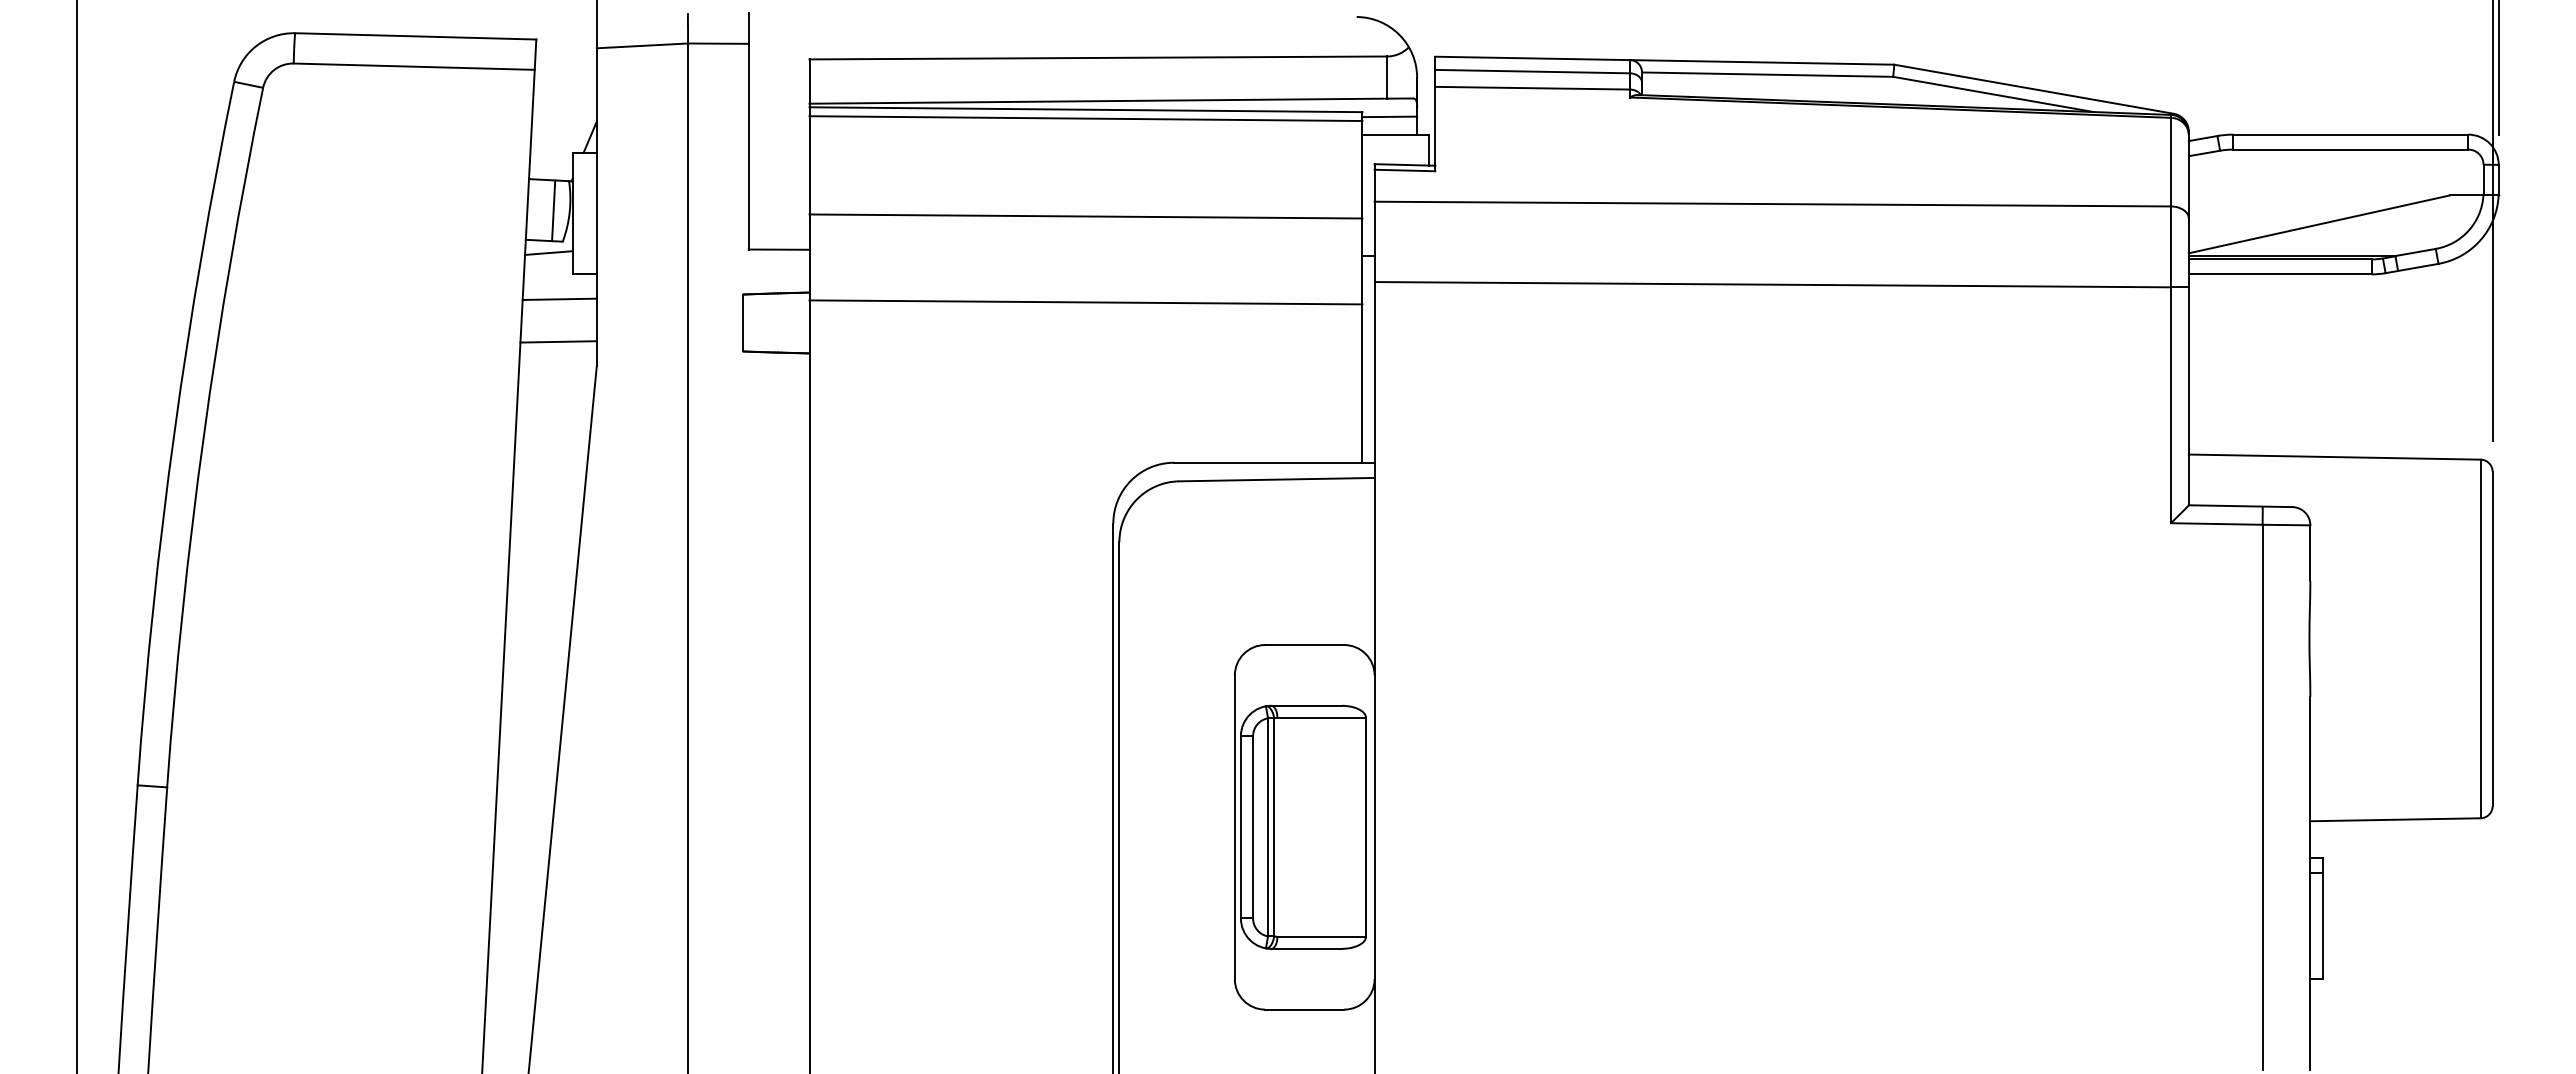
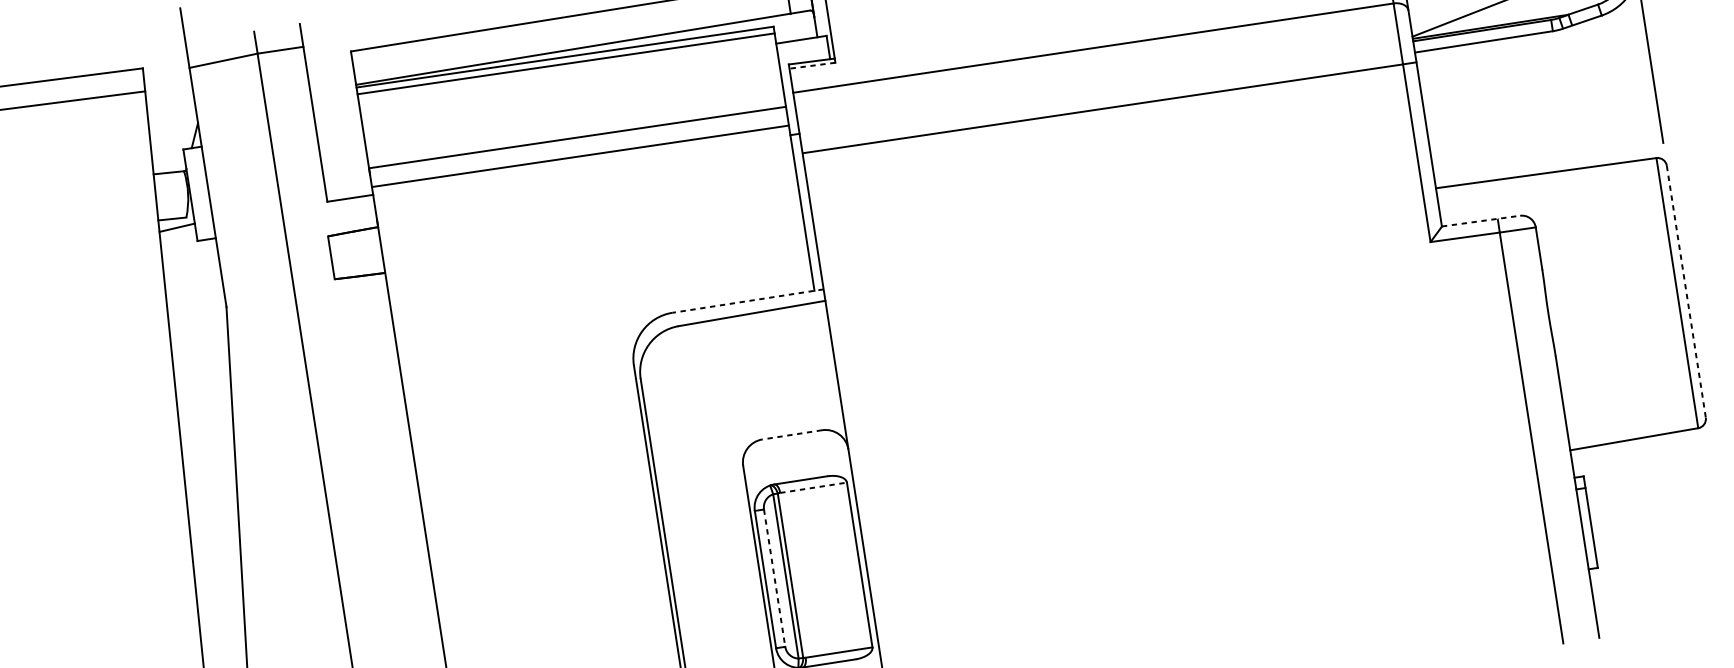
line: (1389, 116) -> (794, 26), removed
line: (1404, 170) -> (812, 65), solid -> dashed
line: (553, 210) -> (175, 195), removed
line: (559, 298) -> (190, 260), removed
line: (1085, 302) -> (580, 156), moved
line: (558, 341) -> (194, 293), removed
line: (1273, 462) -> (747, 300), solid -> dashed
line: (2240, 506) -> (1480, 221), solid -> dashed
line: (2492, 639) -> (1686, 292), solid -> dashed
line: (1304, 645) -> (792, 435), solid -> dashed
line: (1322, 717) -> (814, 487), solid -> dashed
line: (1253, 827) -> (774, 578), solid -> dashed

